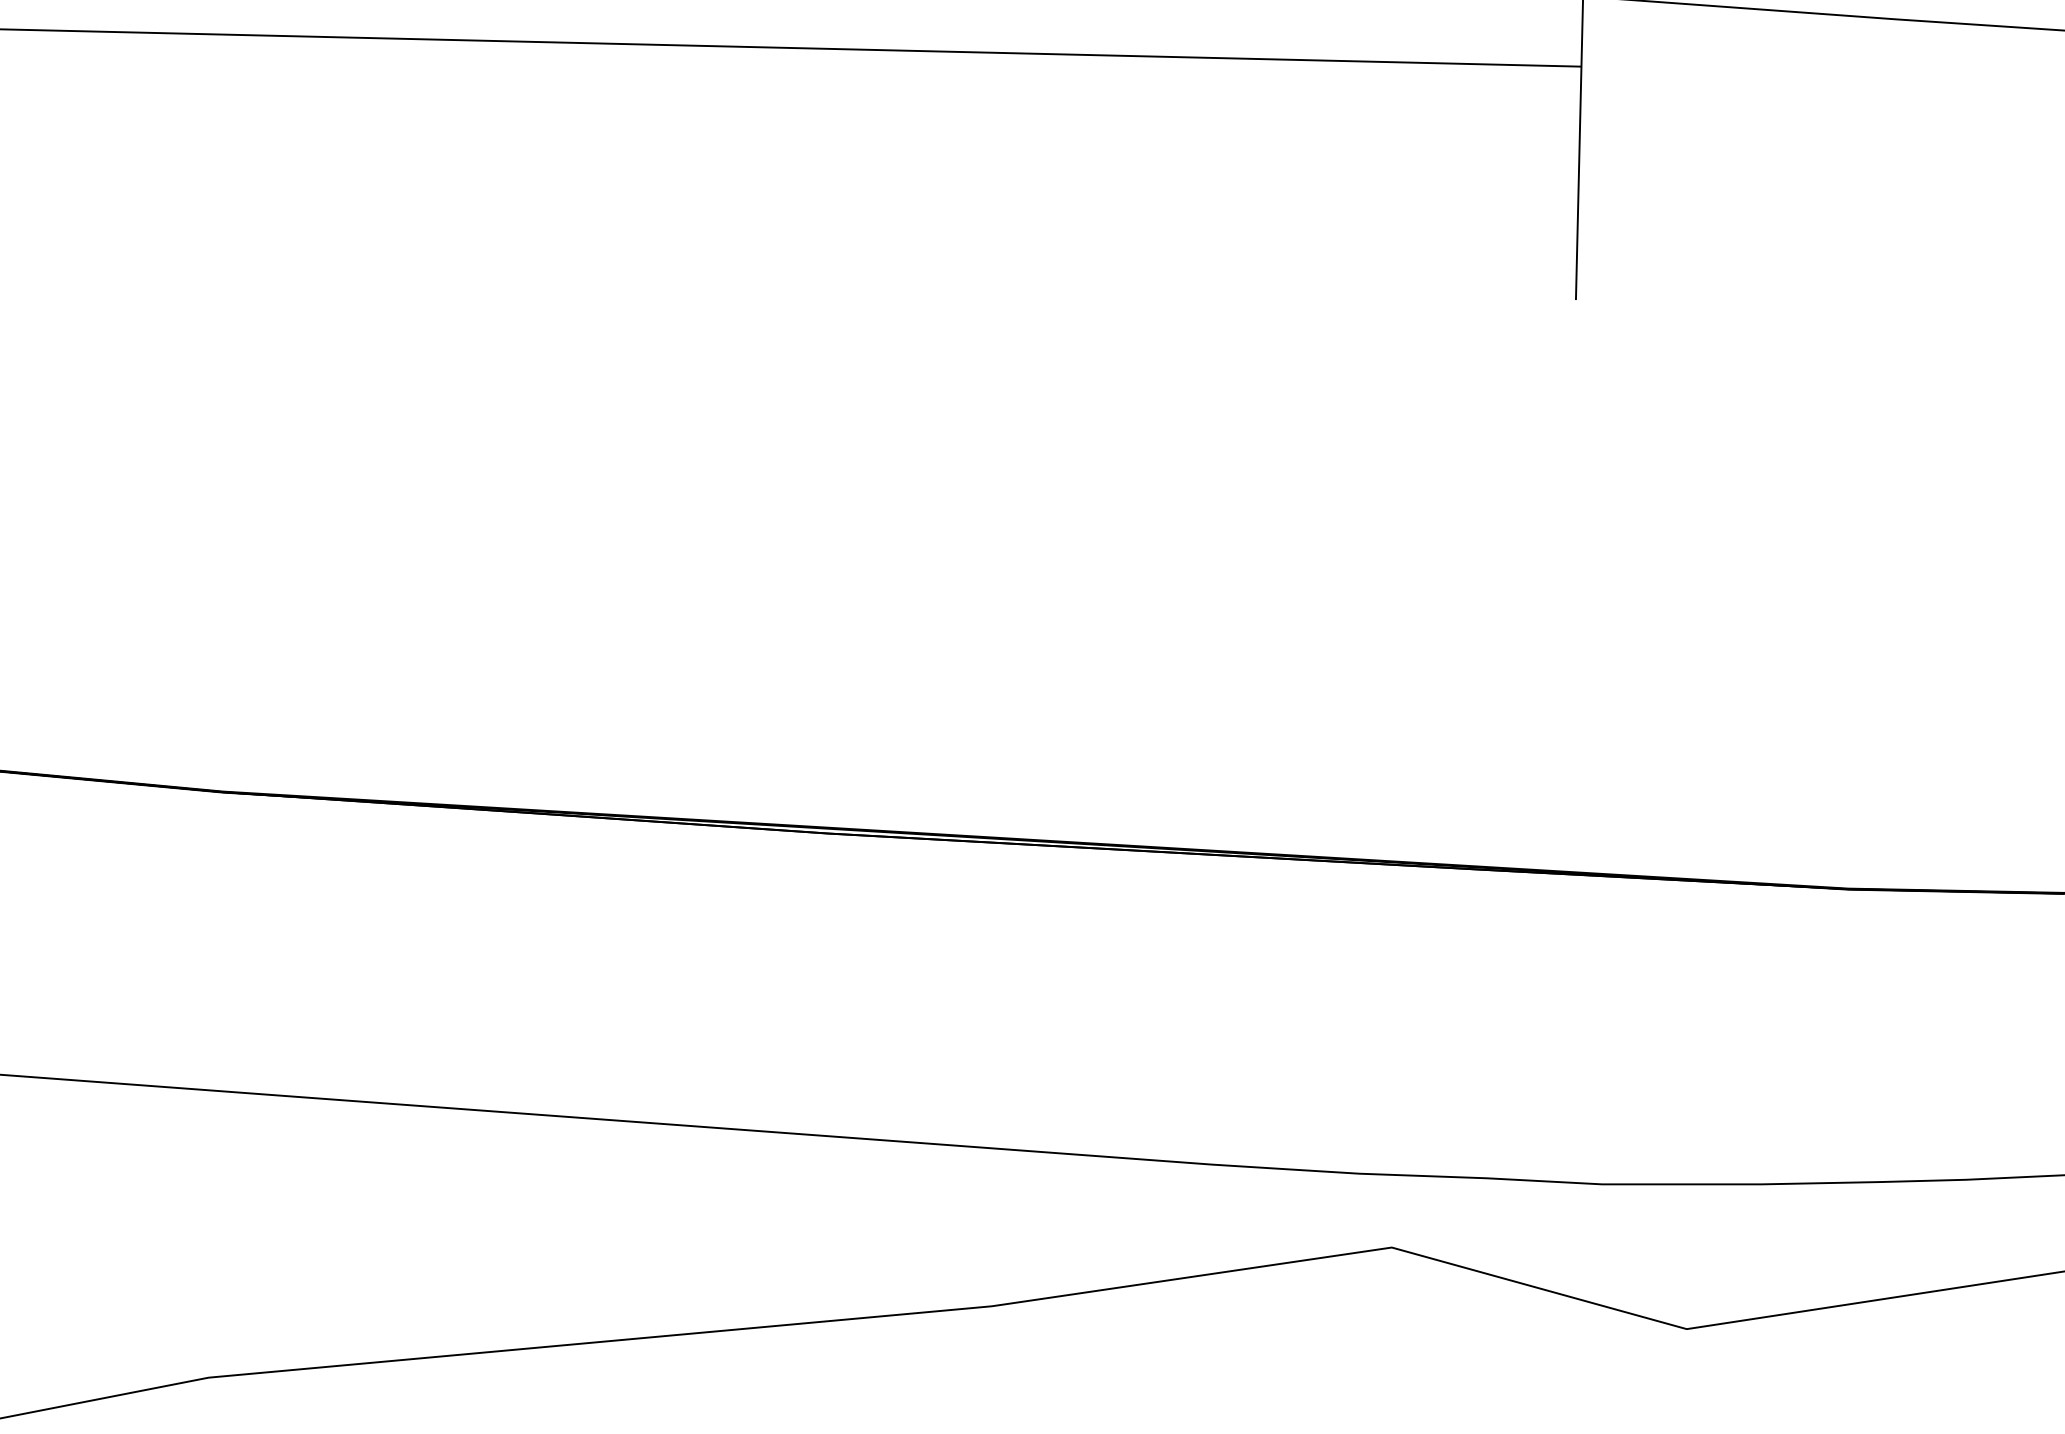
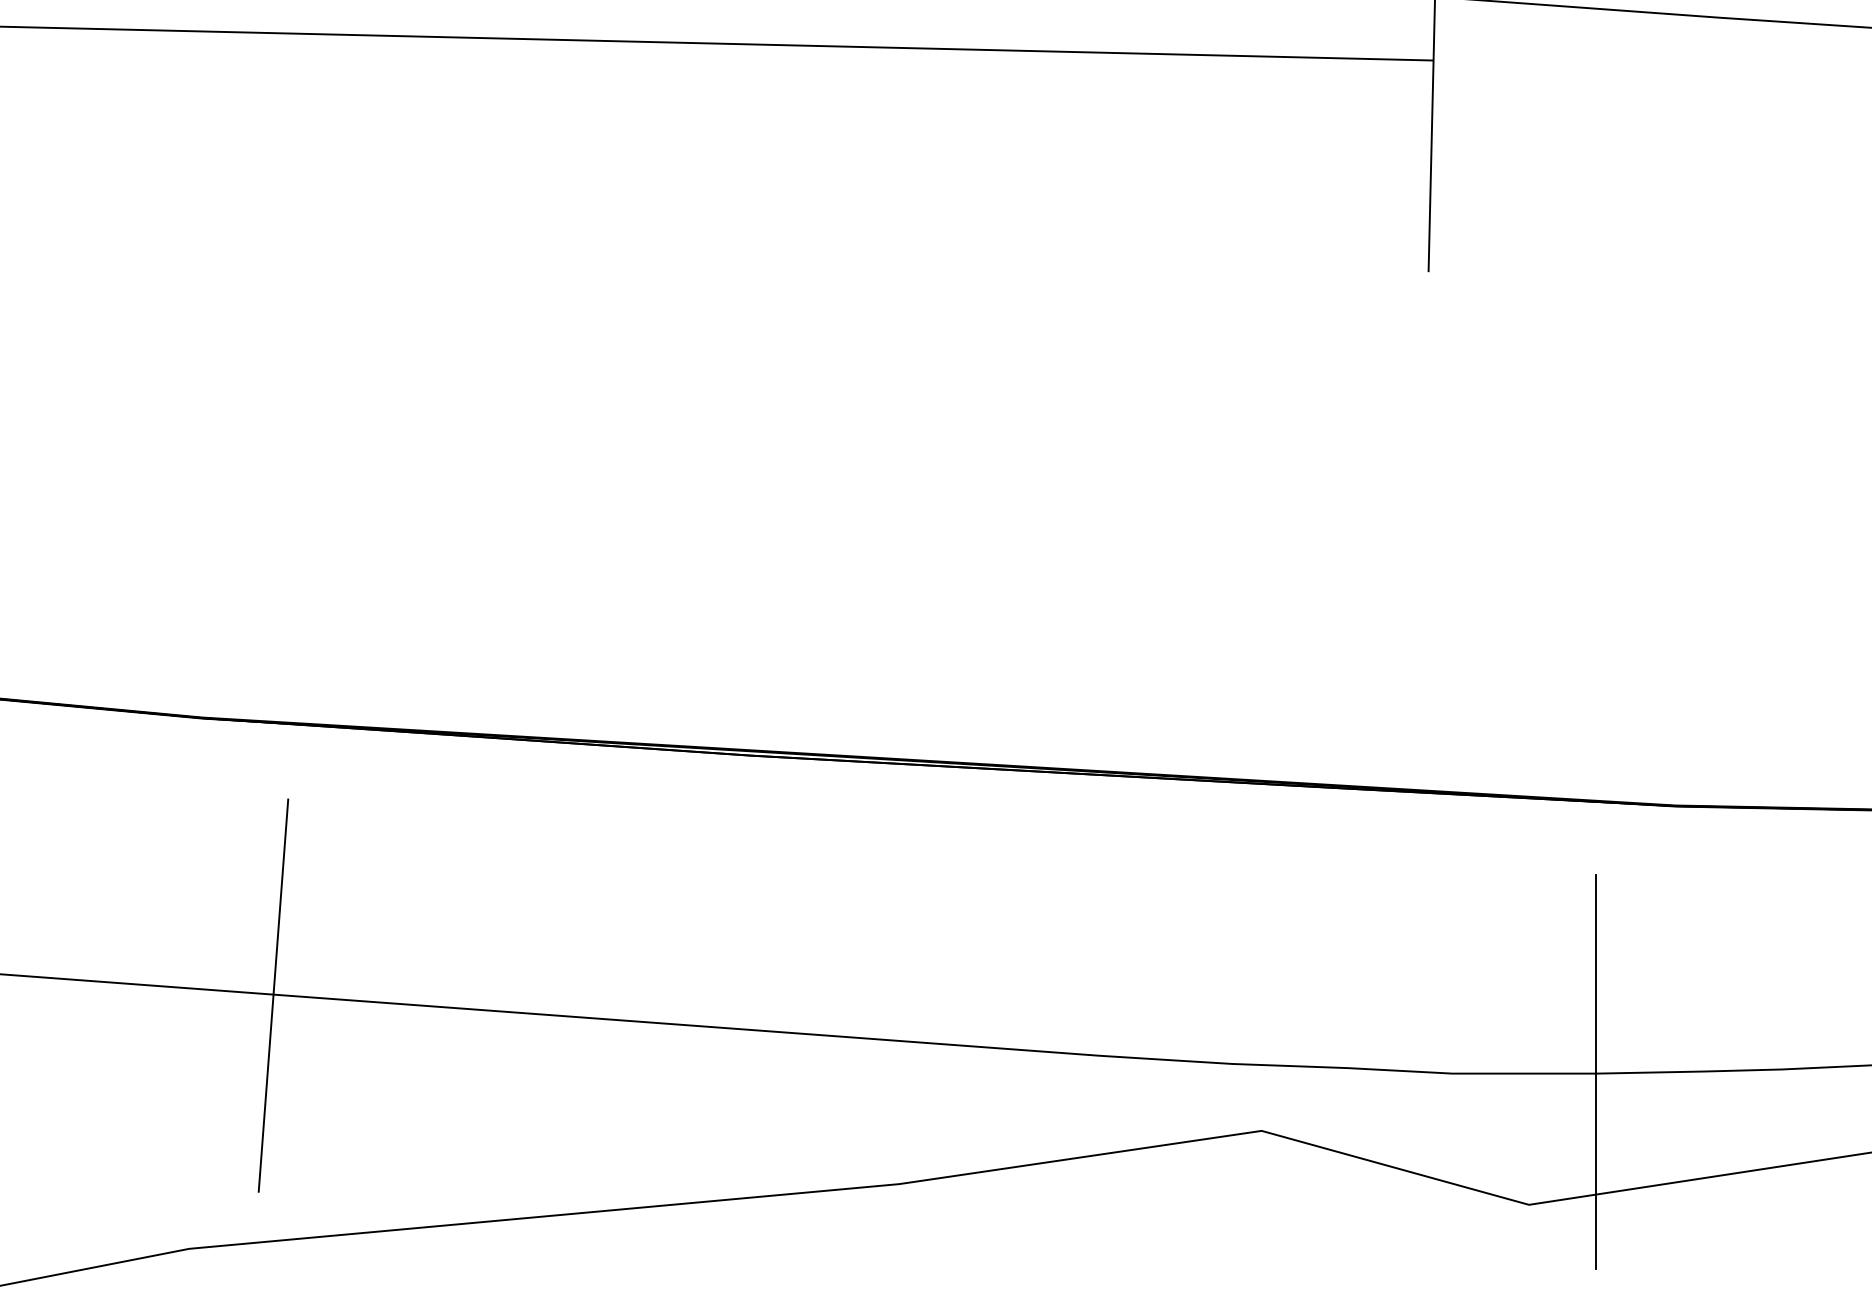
line: (301, 1097) -> (273, 994), added
line: (1760, 1182) -> (1595, 1071), added

